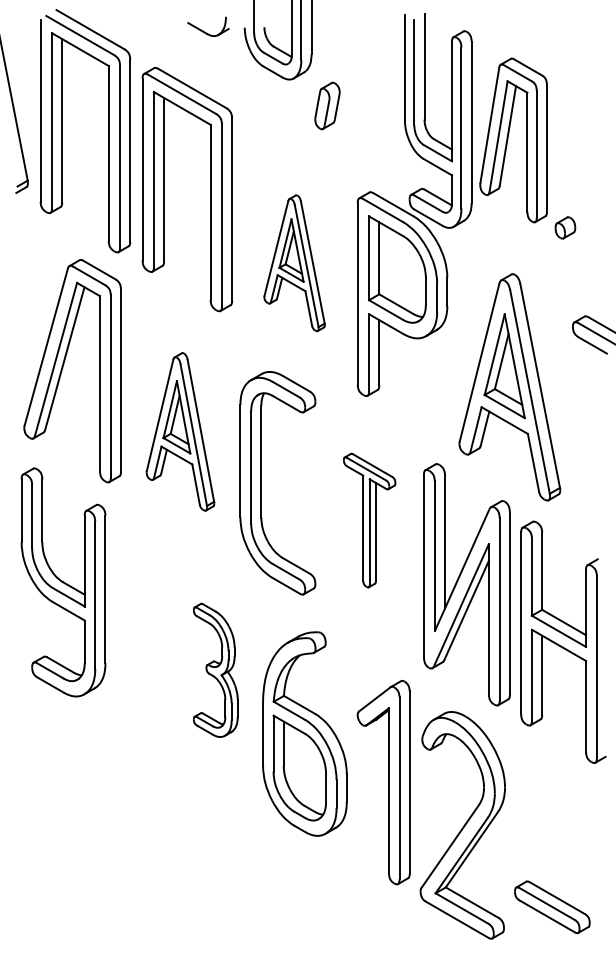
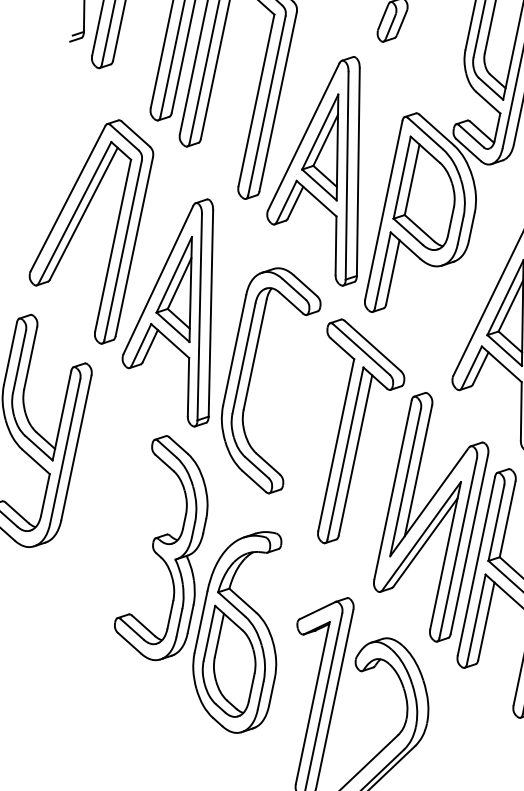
part: (294, 263) -> (328, 167), size x1.67
part: (180, 431) -> (182, 308), size x1.43
part: (369, 520) -> (348, 434), size x1.67
part: (215, 670) -> (167, 549), size x1.67

